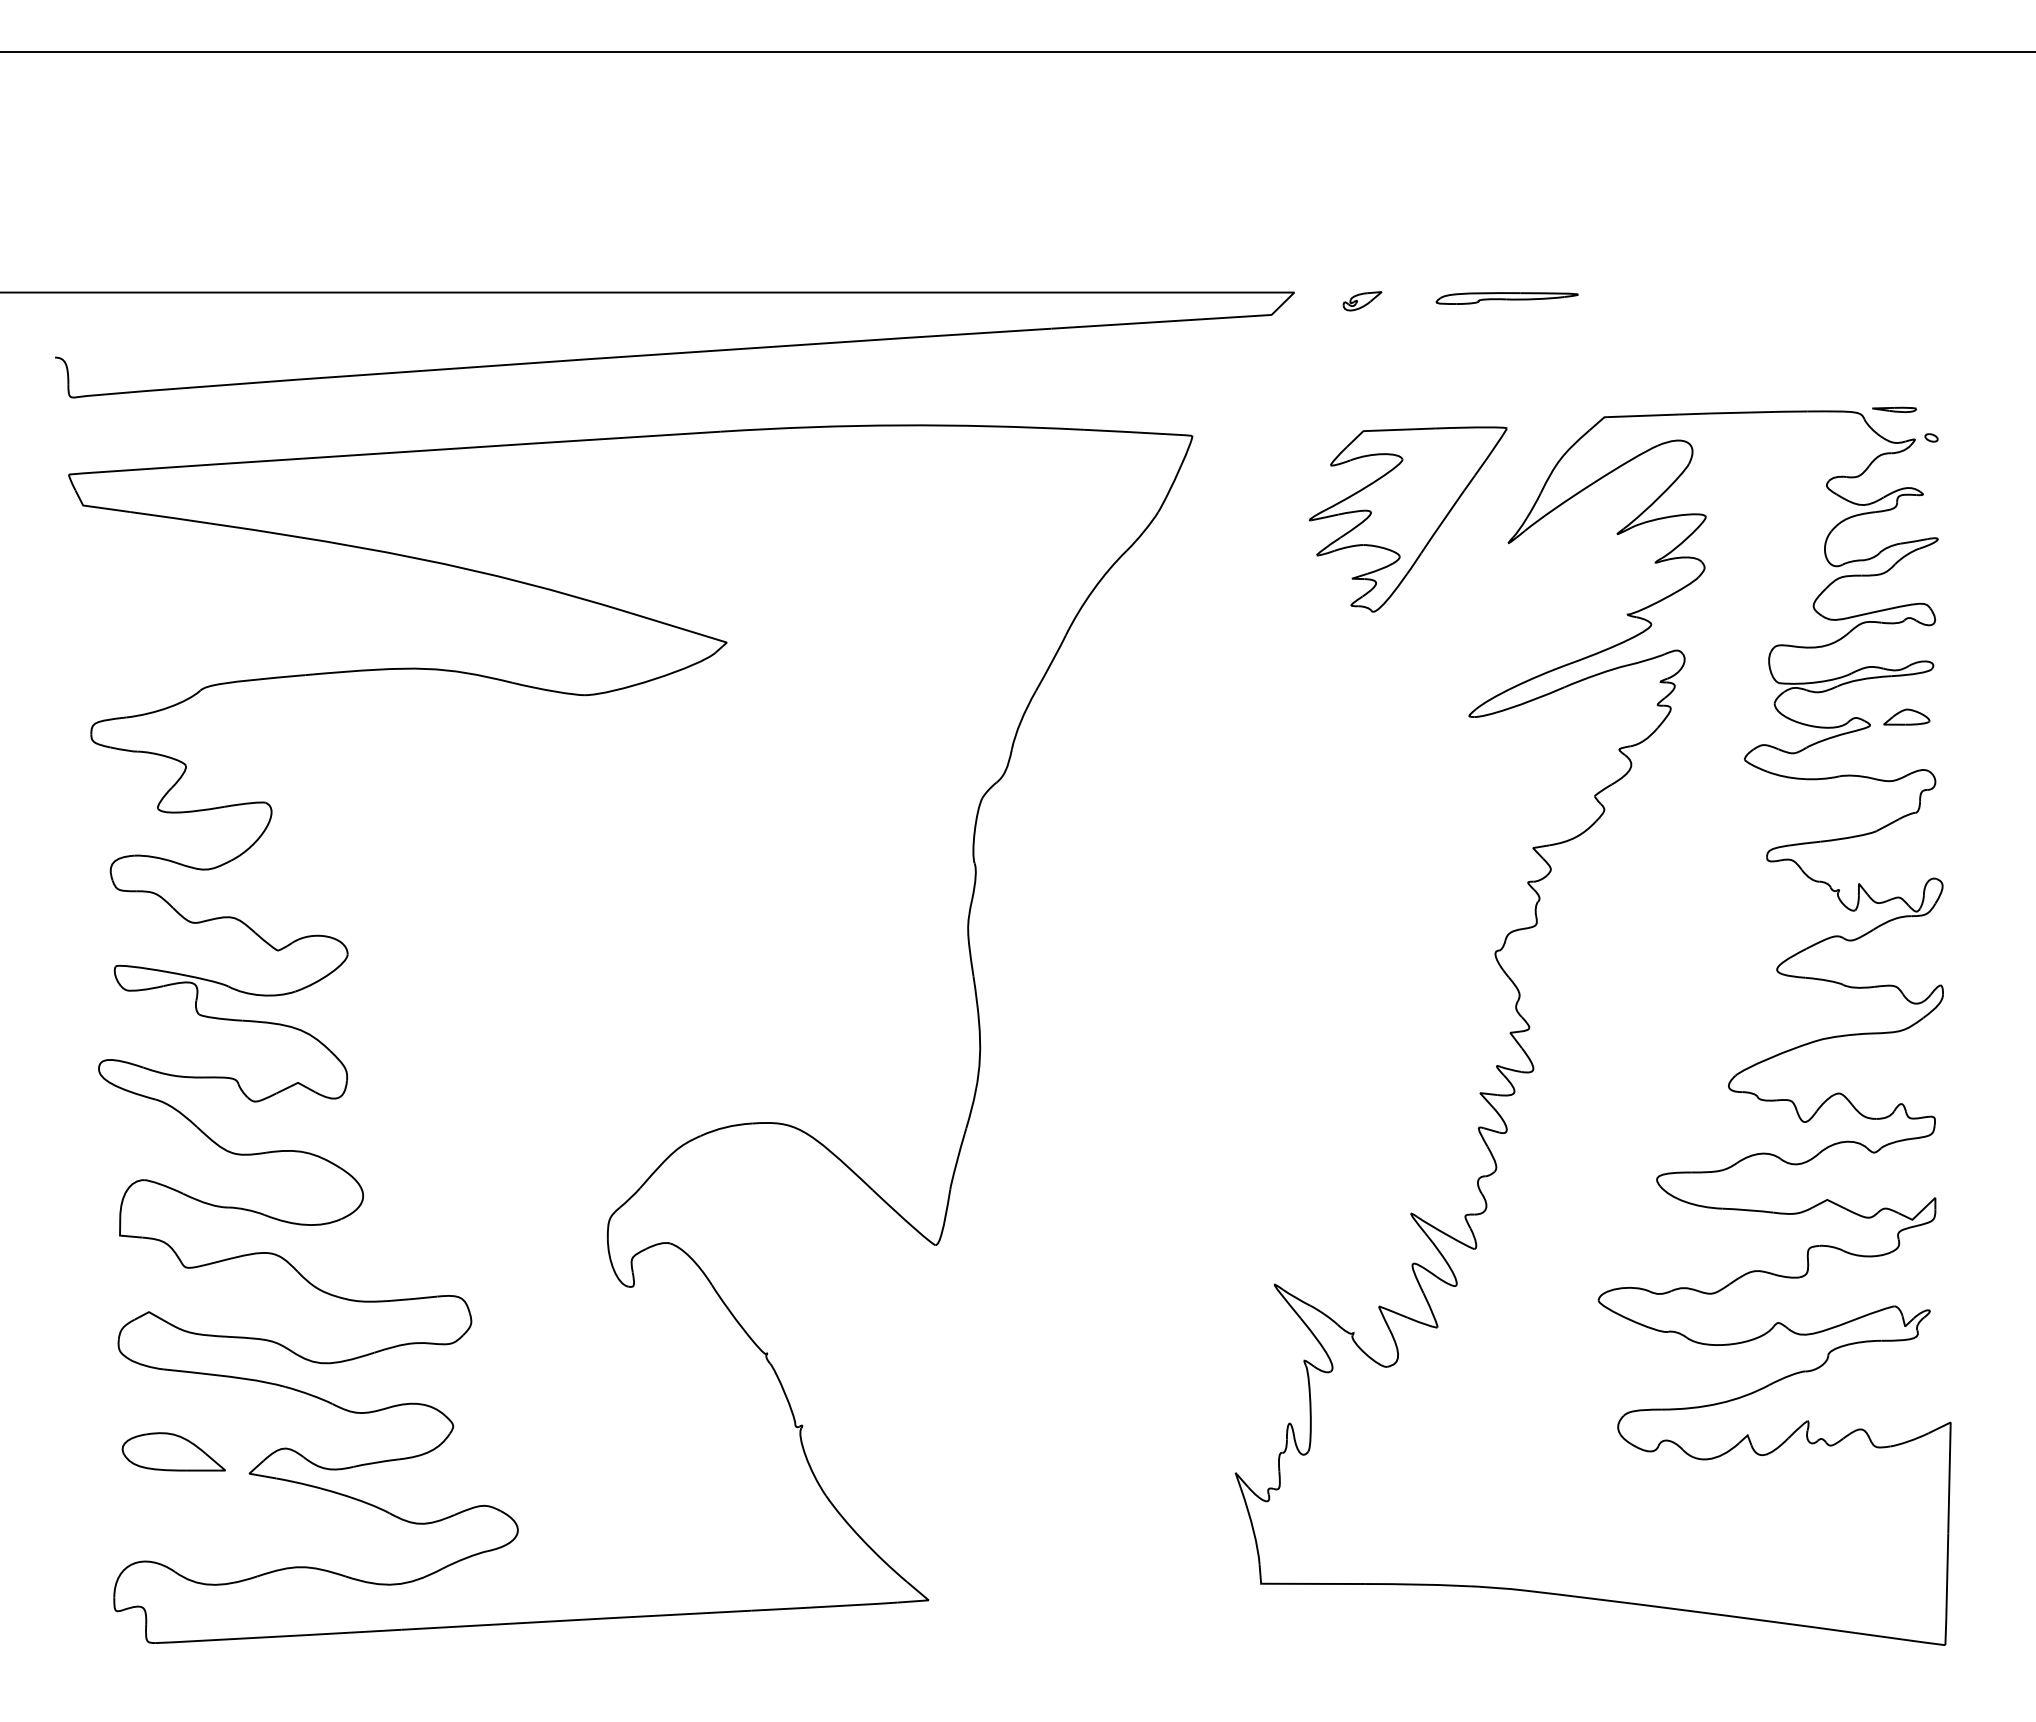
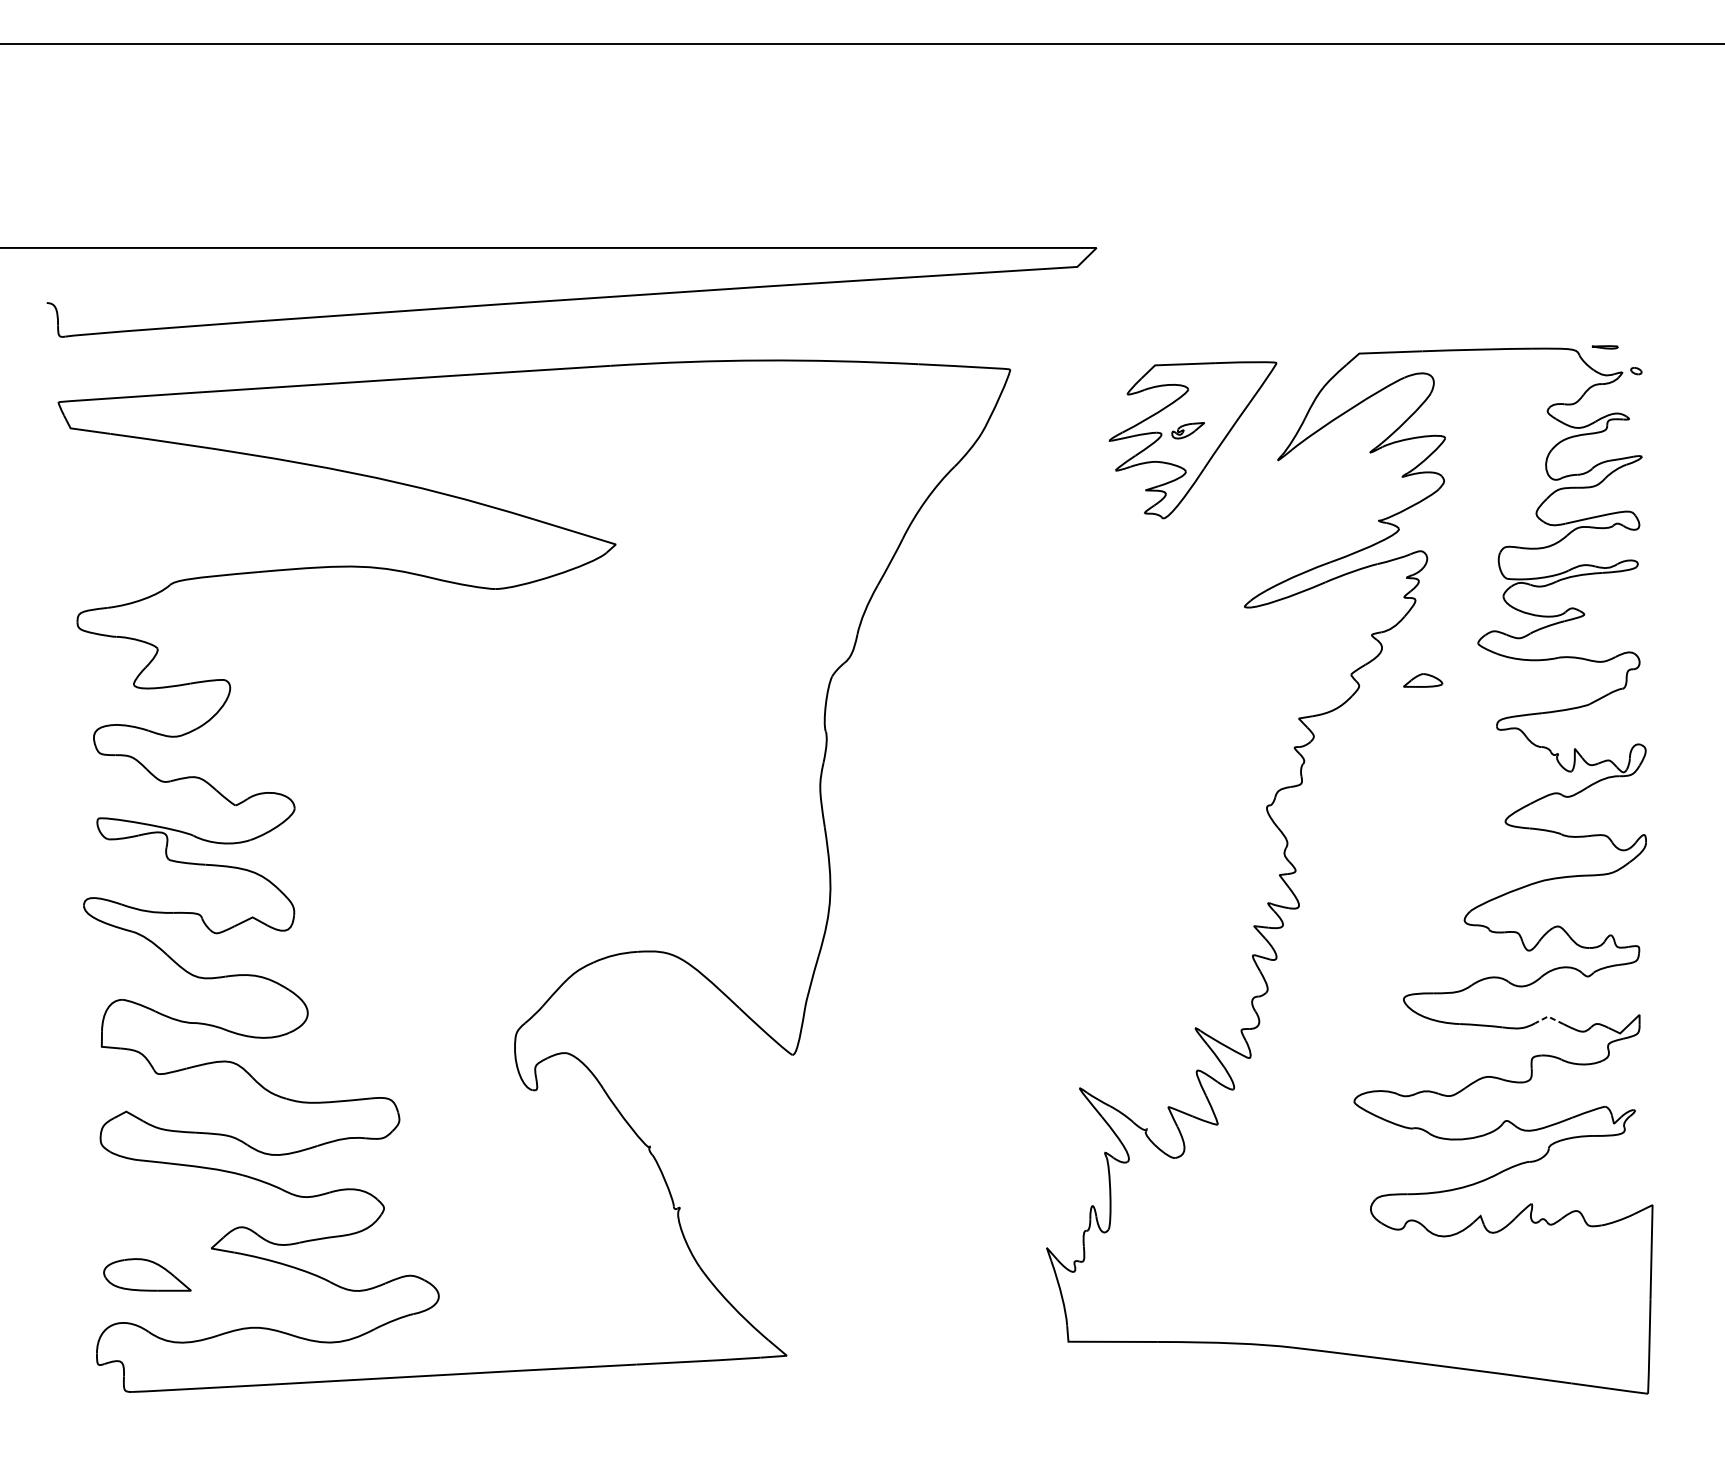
part: (1506, 298) -> (1276, 253), removed
part: (1362, 301) -> (1188, 430), moved
part: (1894, 409) -> (1604, 347), size x0.7
part: (1906, 716) -> (1422, 679), moved
line: (1828, 1200) -> (1549, 1017), solid -> dashed
part: (173, 1451) -> (147, 1274), moved

